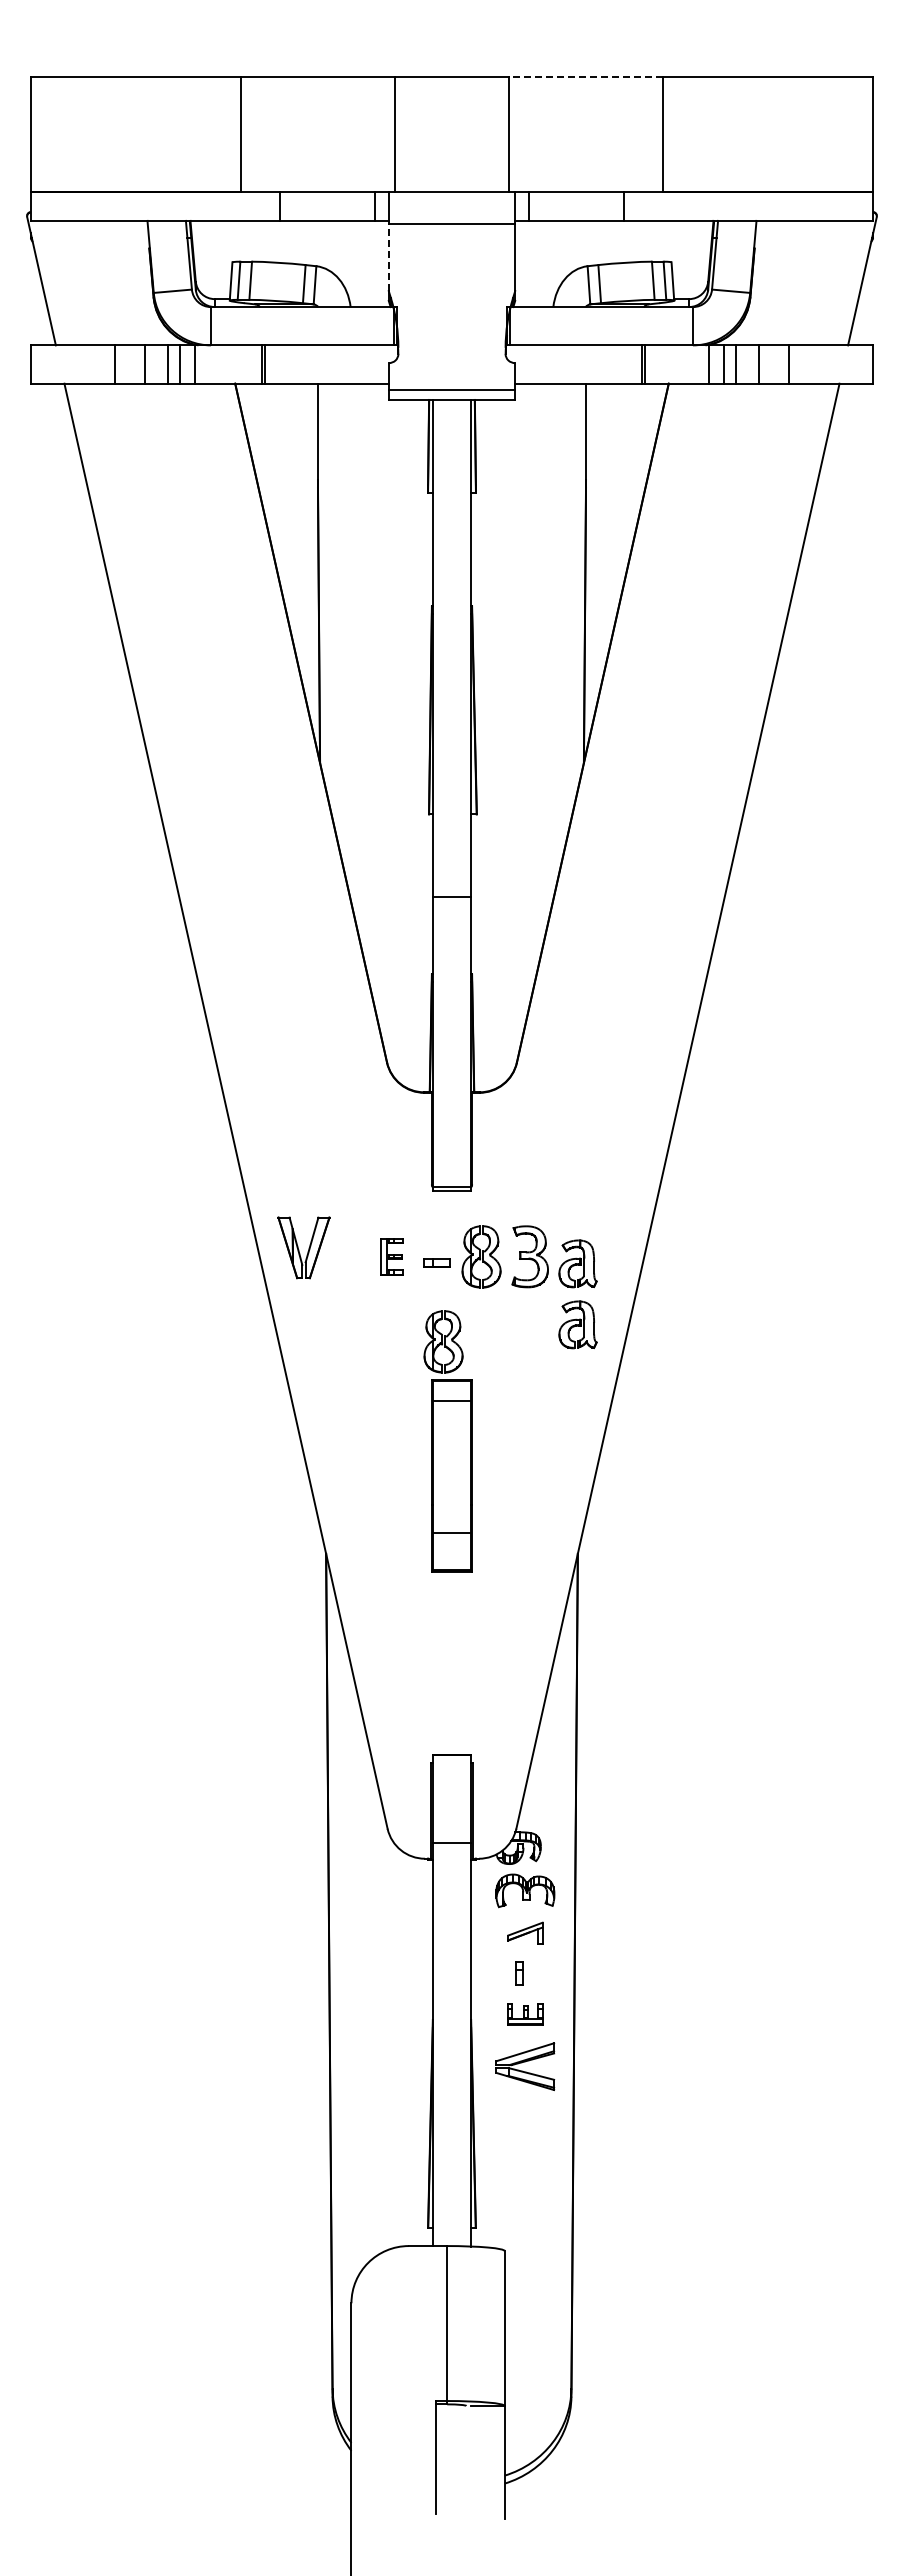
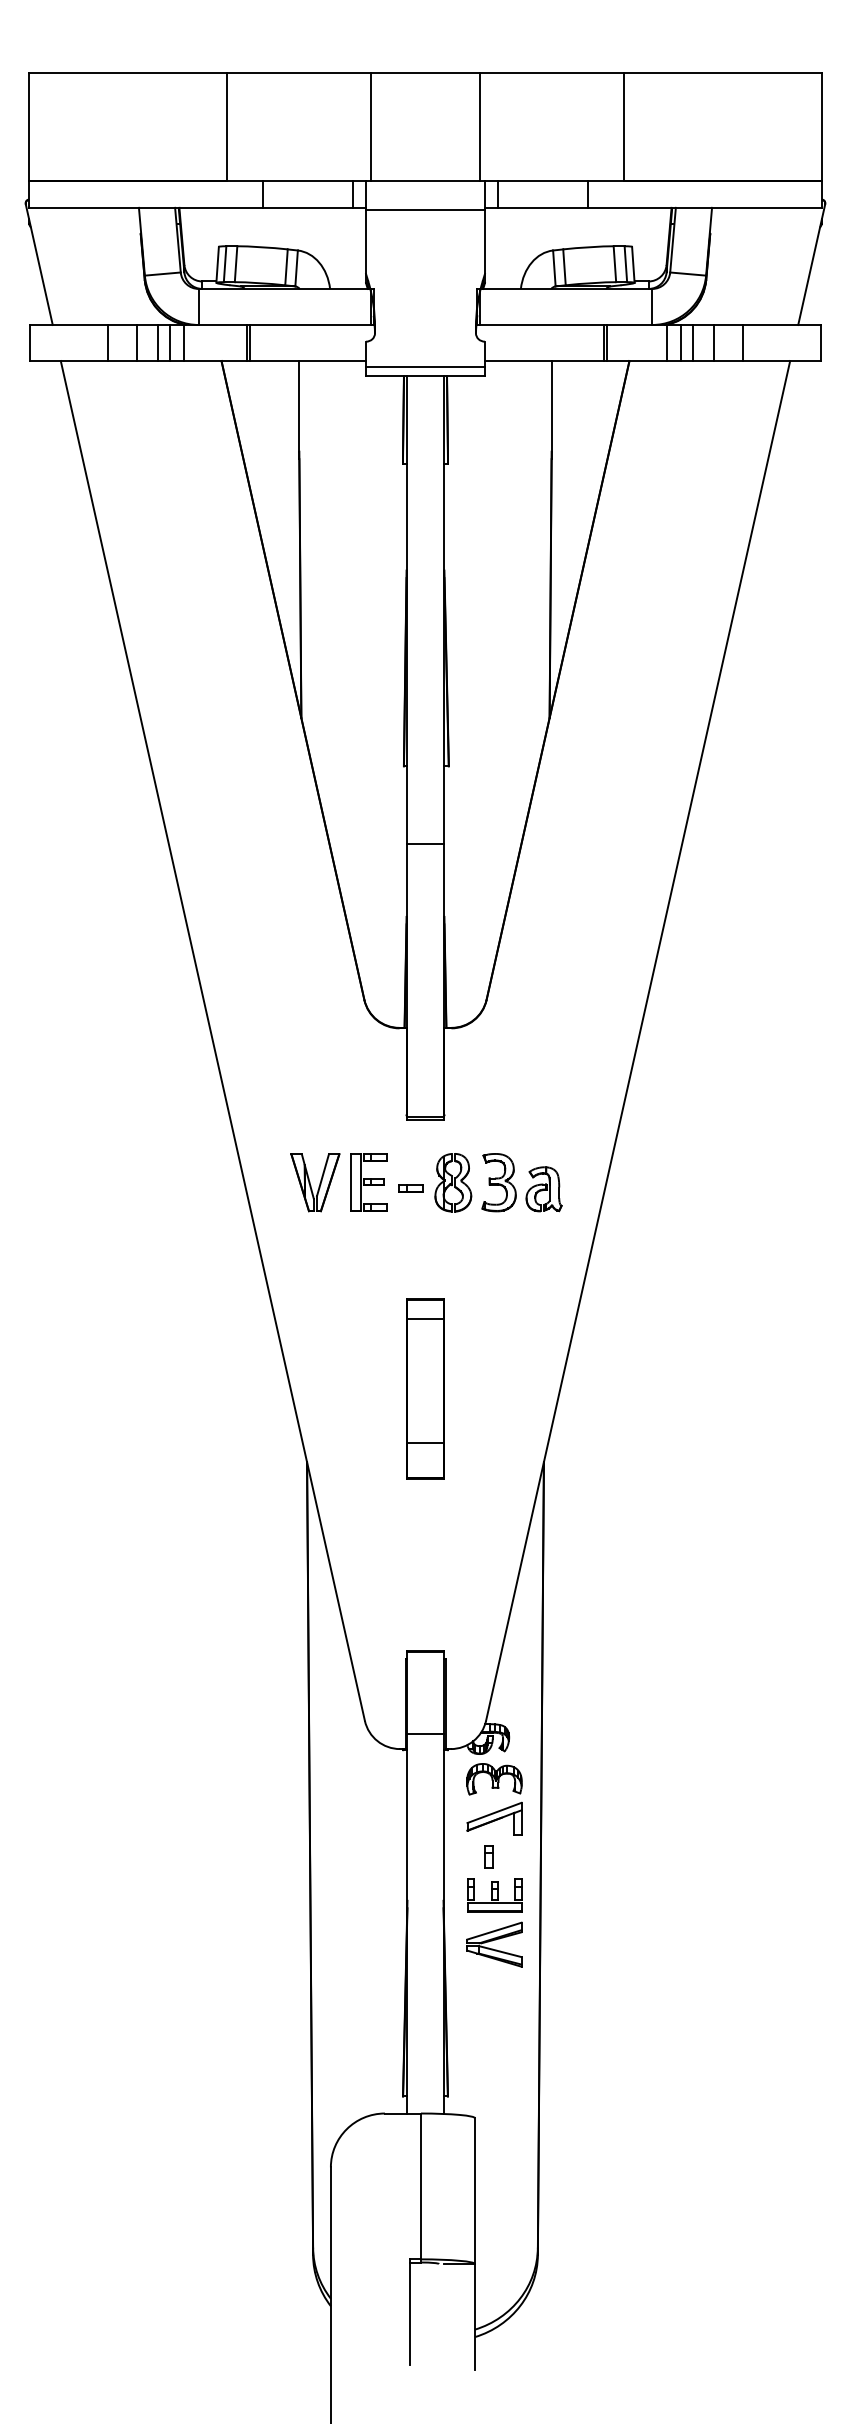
line: (586, 77) -> (552, 72), dashed -> solid
line: (388, 257) -> (365, 242), dashed -> solid
part: (303, 1247) -> (314, 1182), moved
part: (391, 1256) -> (368, 1182), size x1.67
part: (577, 1324) -> (543, 1246), removed
part: (443, 1341) -> (417, 1262), removed
part: (525, 1932) -> (494, 1818), size x1.67
part: (525, 2014) -> (494, 1895), size x1.67

